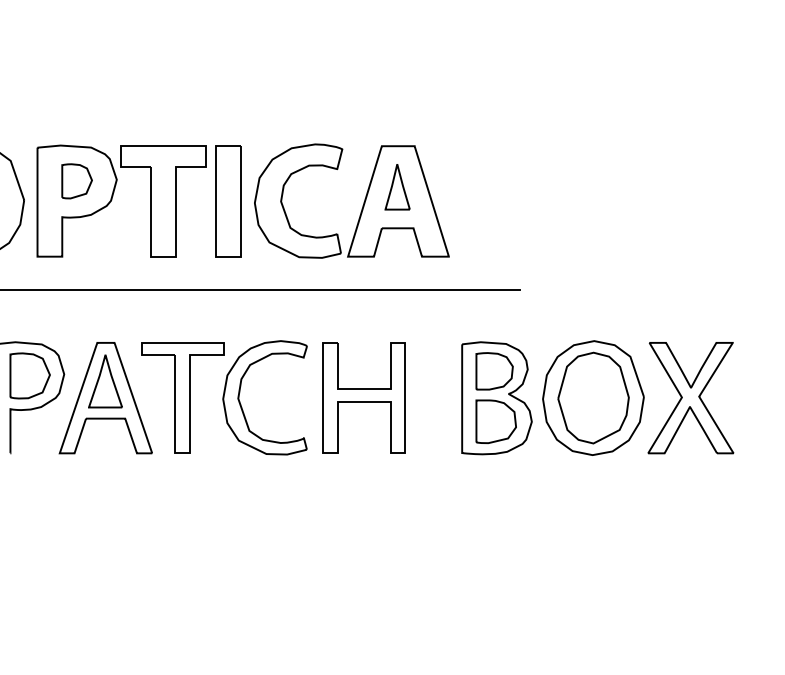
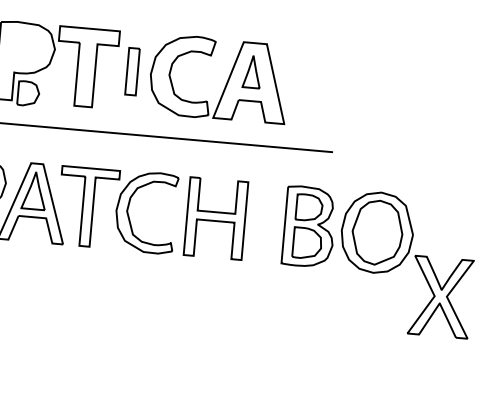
part: (76, 181) -> (28, 93), moved
part: (228, 201) -> (132, 71), size x0.6
part: (690, 398) -> (440, 297), moved

